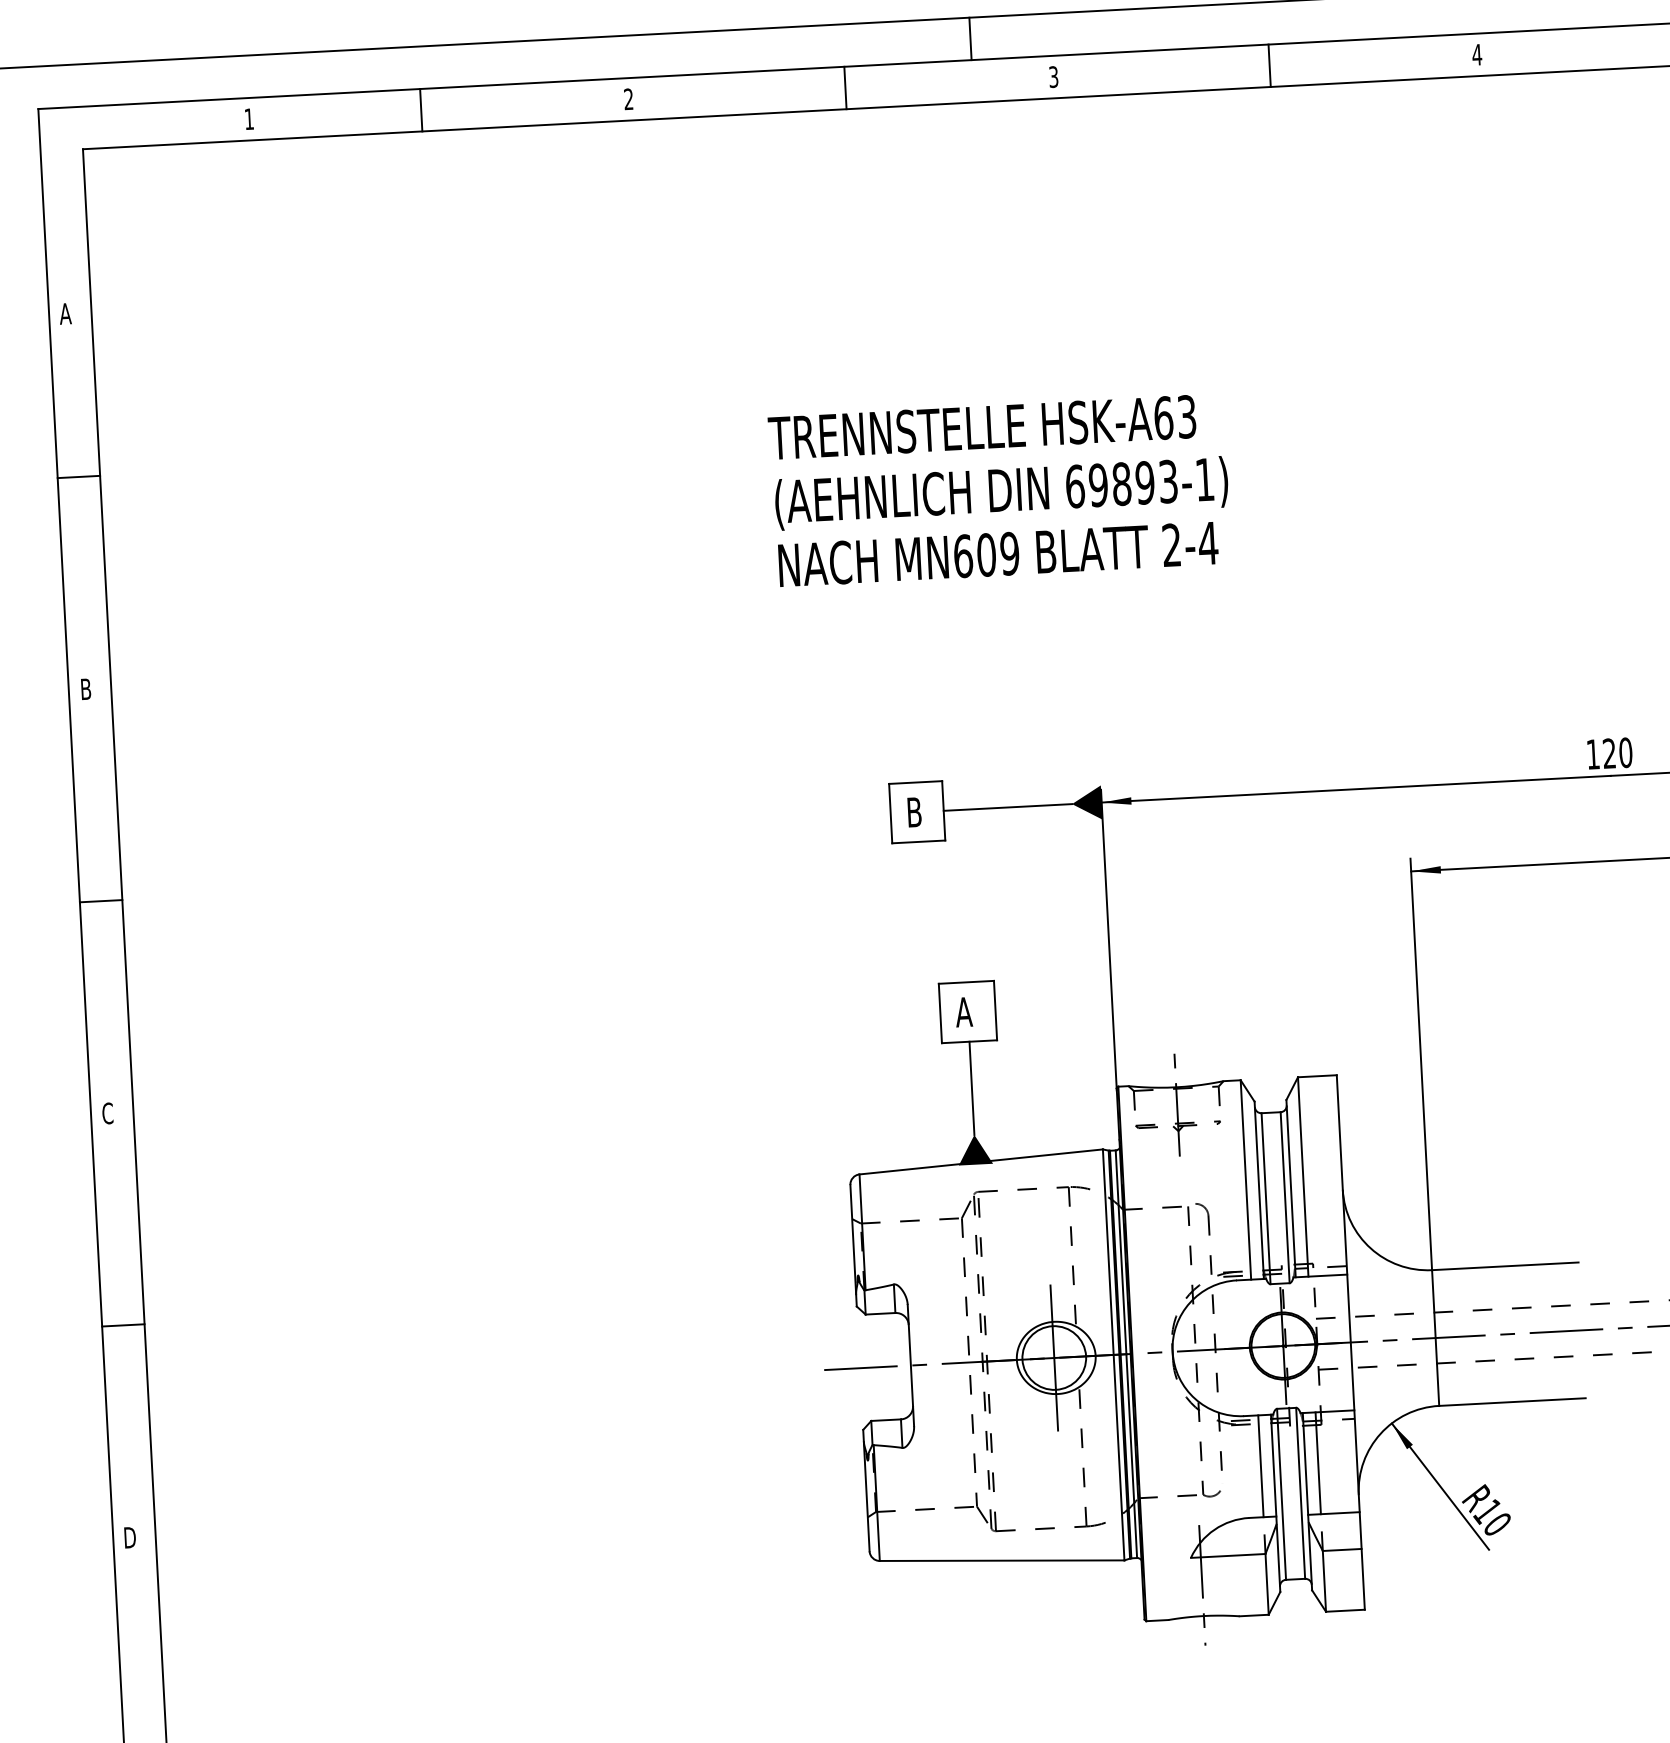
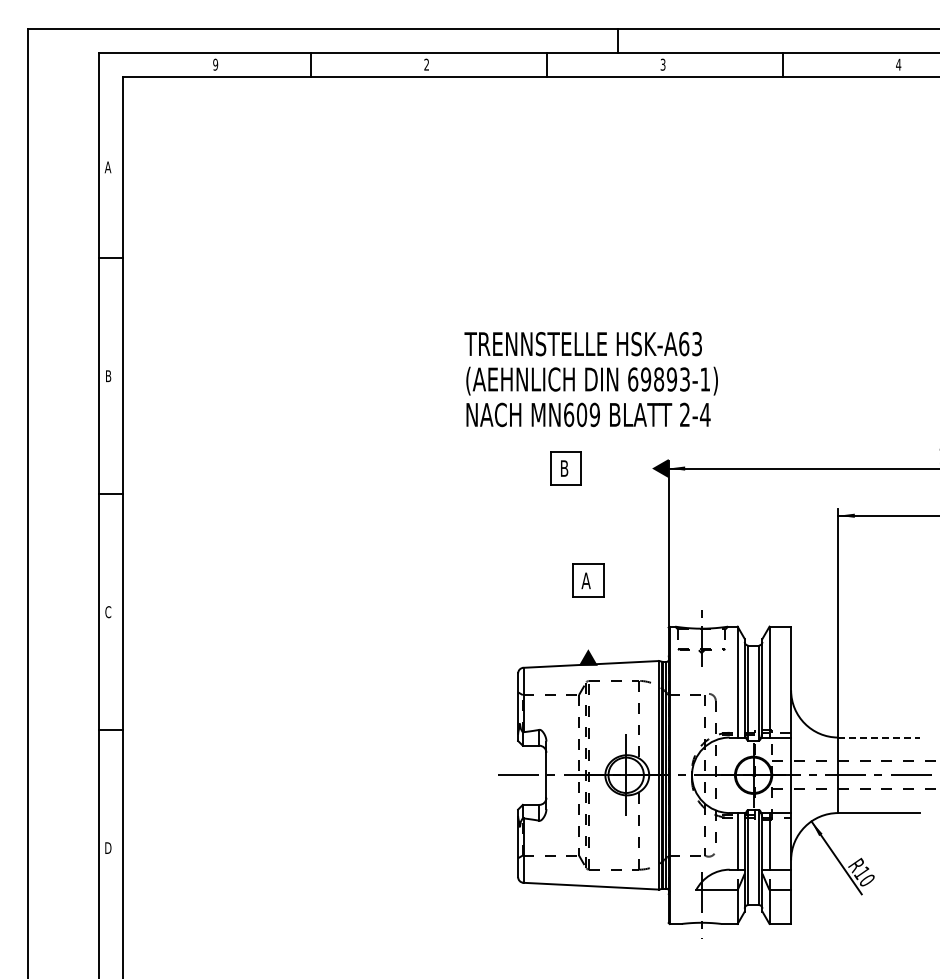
text: (248, 118) -> (215, 64), 1 -> 9
text: (998, 490) -> (590, 379), moved
line: (1007, 807) -> (616, 468), removed
line: (972, 1088) -> (588, 623), removed
line: (1506, 1266) -> (879, 737), solid -> dashed

